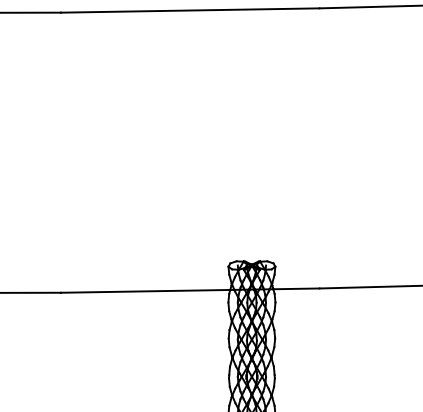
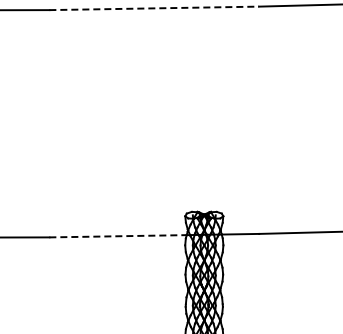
line: (190, 10) -> (154, 8), solid -> dashed
line: (146, 291) -> (118, 236), solid -> dashed

